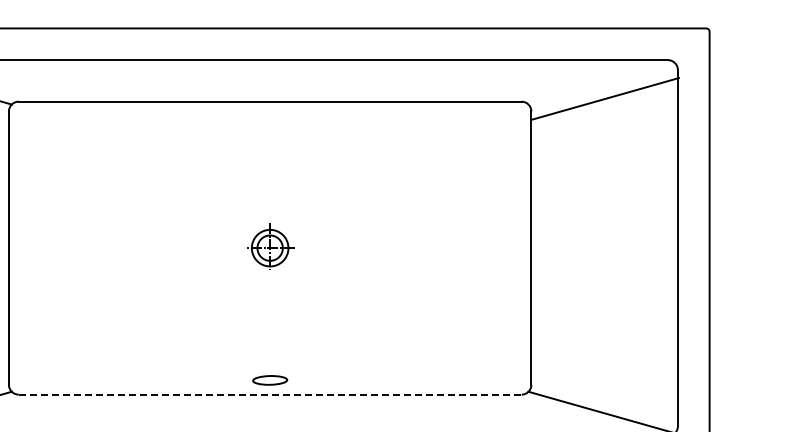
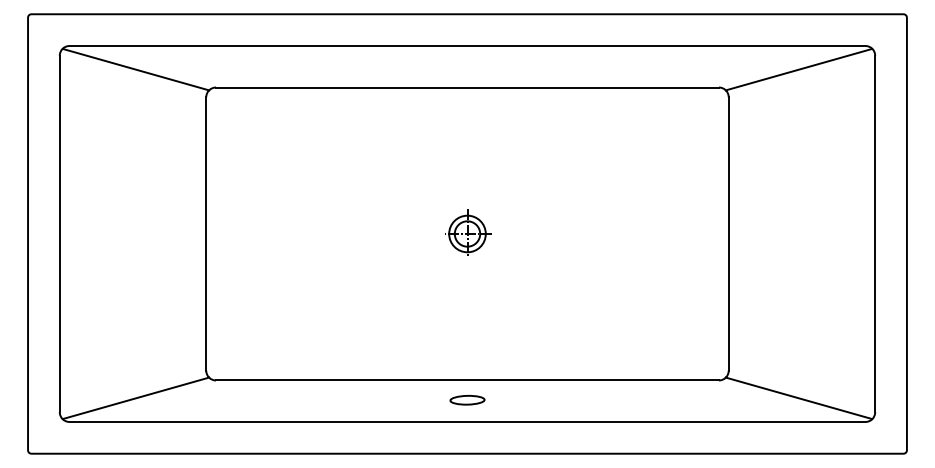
line: (605, 98) -> (798, 69), moved
part: (270, 380) -> (467, 400), moved
line: (270, 394) -> (467, 380), dashed -> solid

